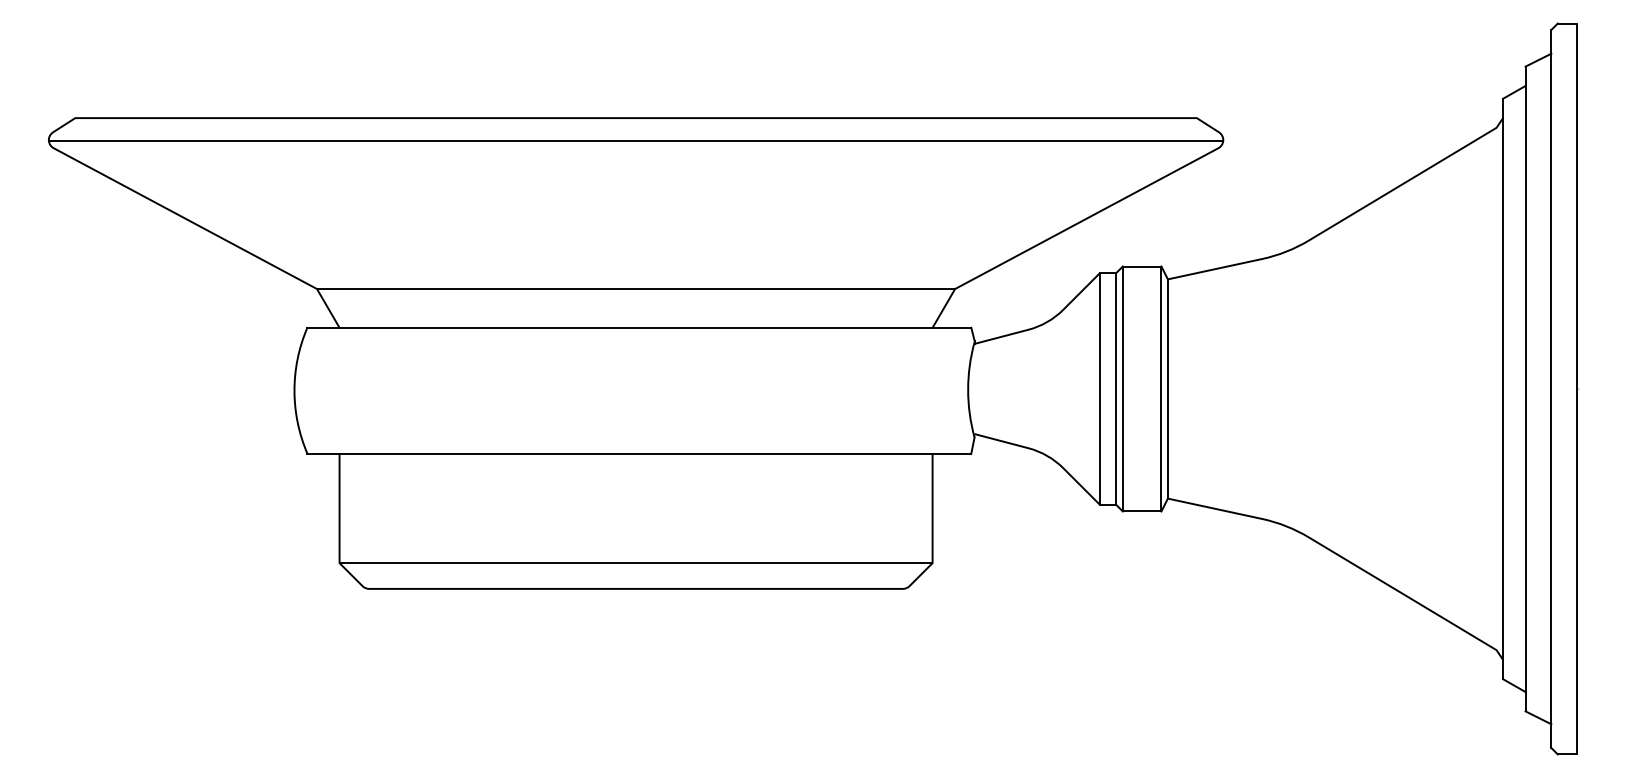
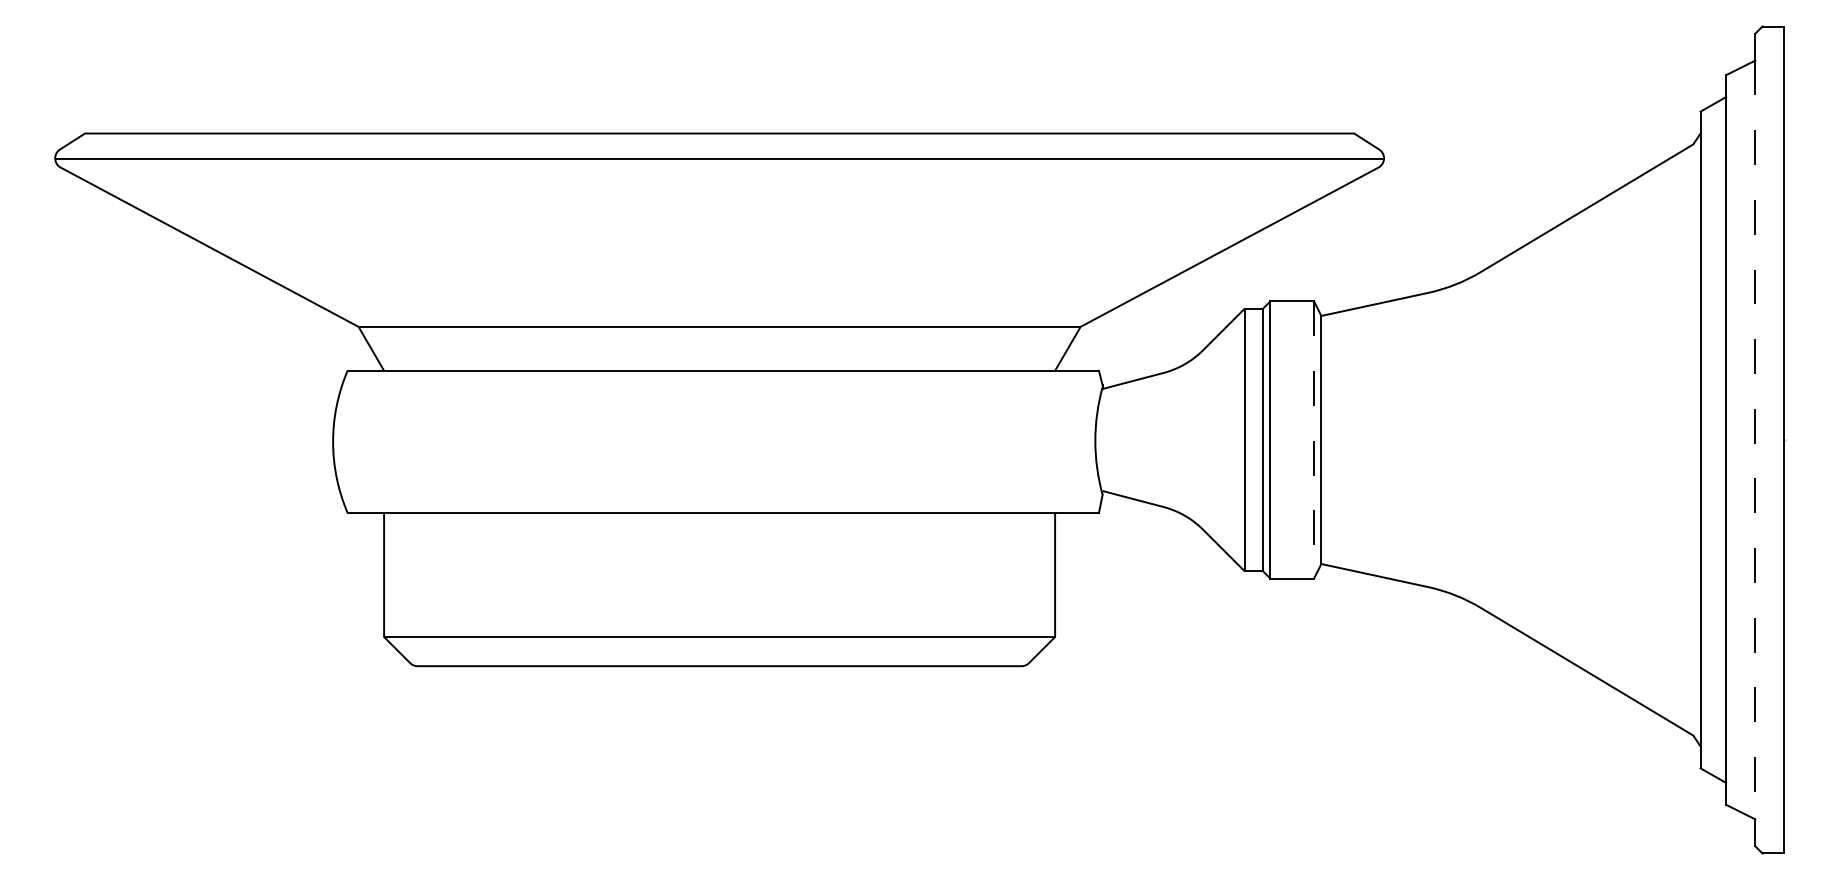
line: (1161, 389) -> (1314, 440), solid -> dashed
line: (1551, 389) -> (1755, 440), solid -> dashed

